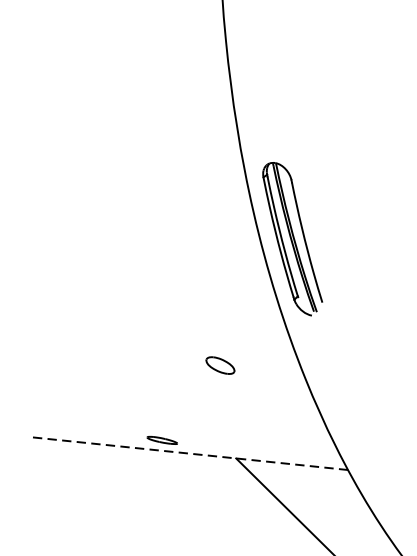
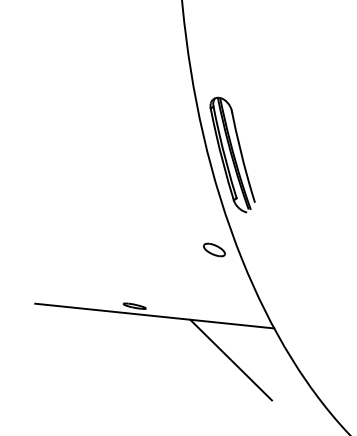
part: (220, 364) -> (214, 249), moved
line: (188, 454) -> (154, 316), dashed -> solid

